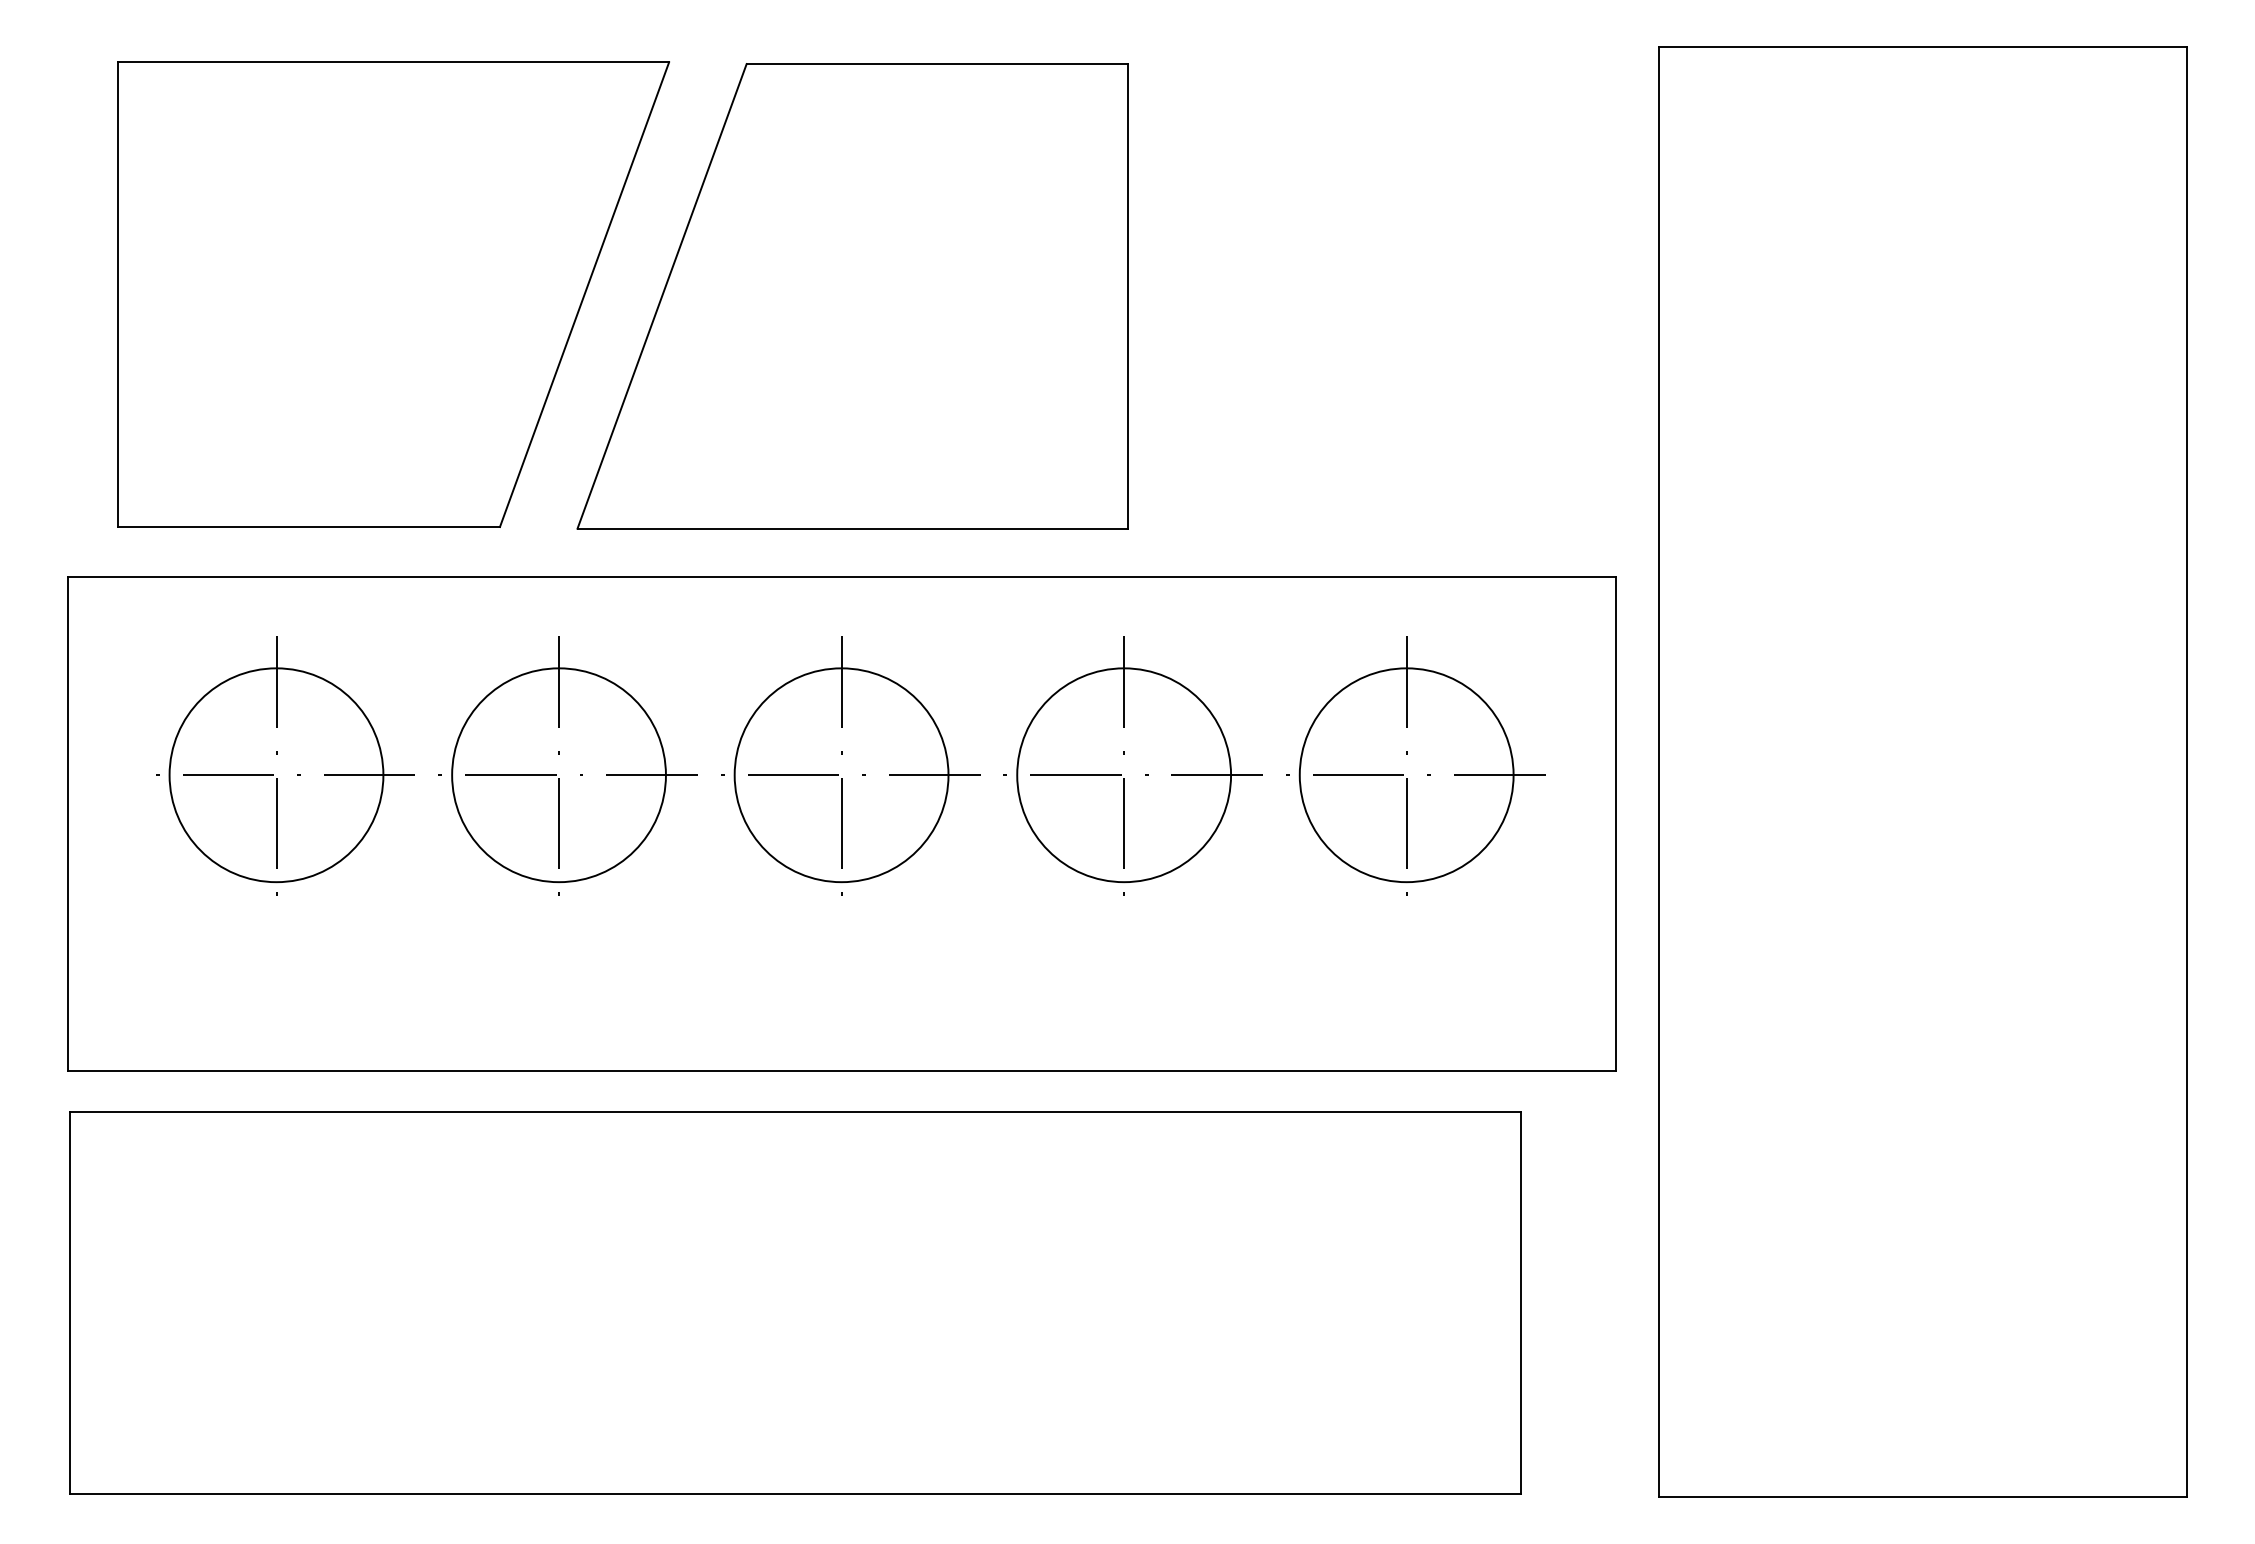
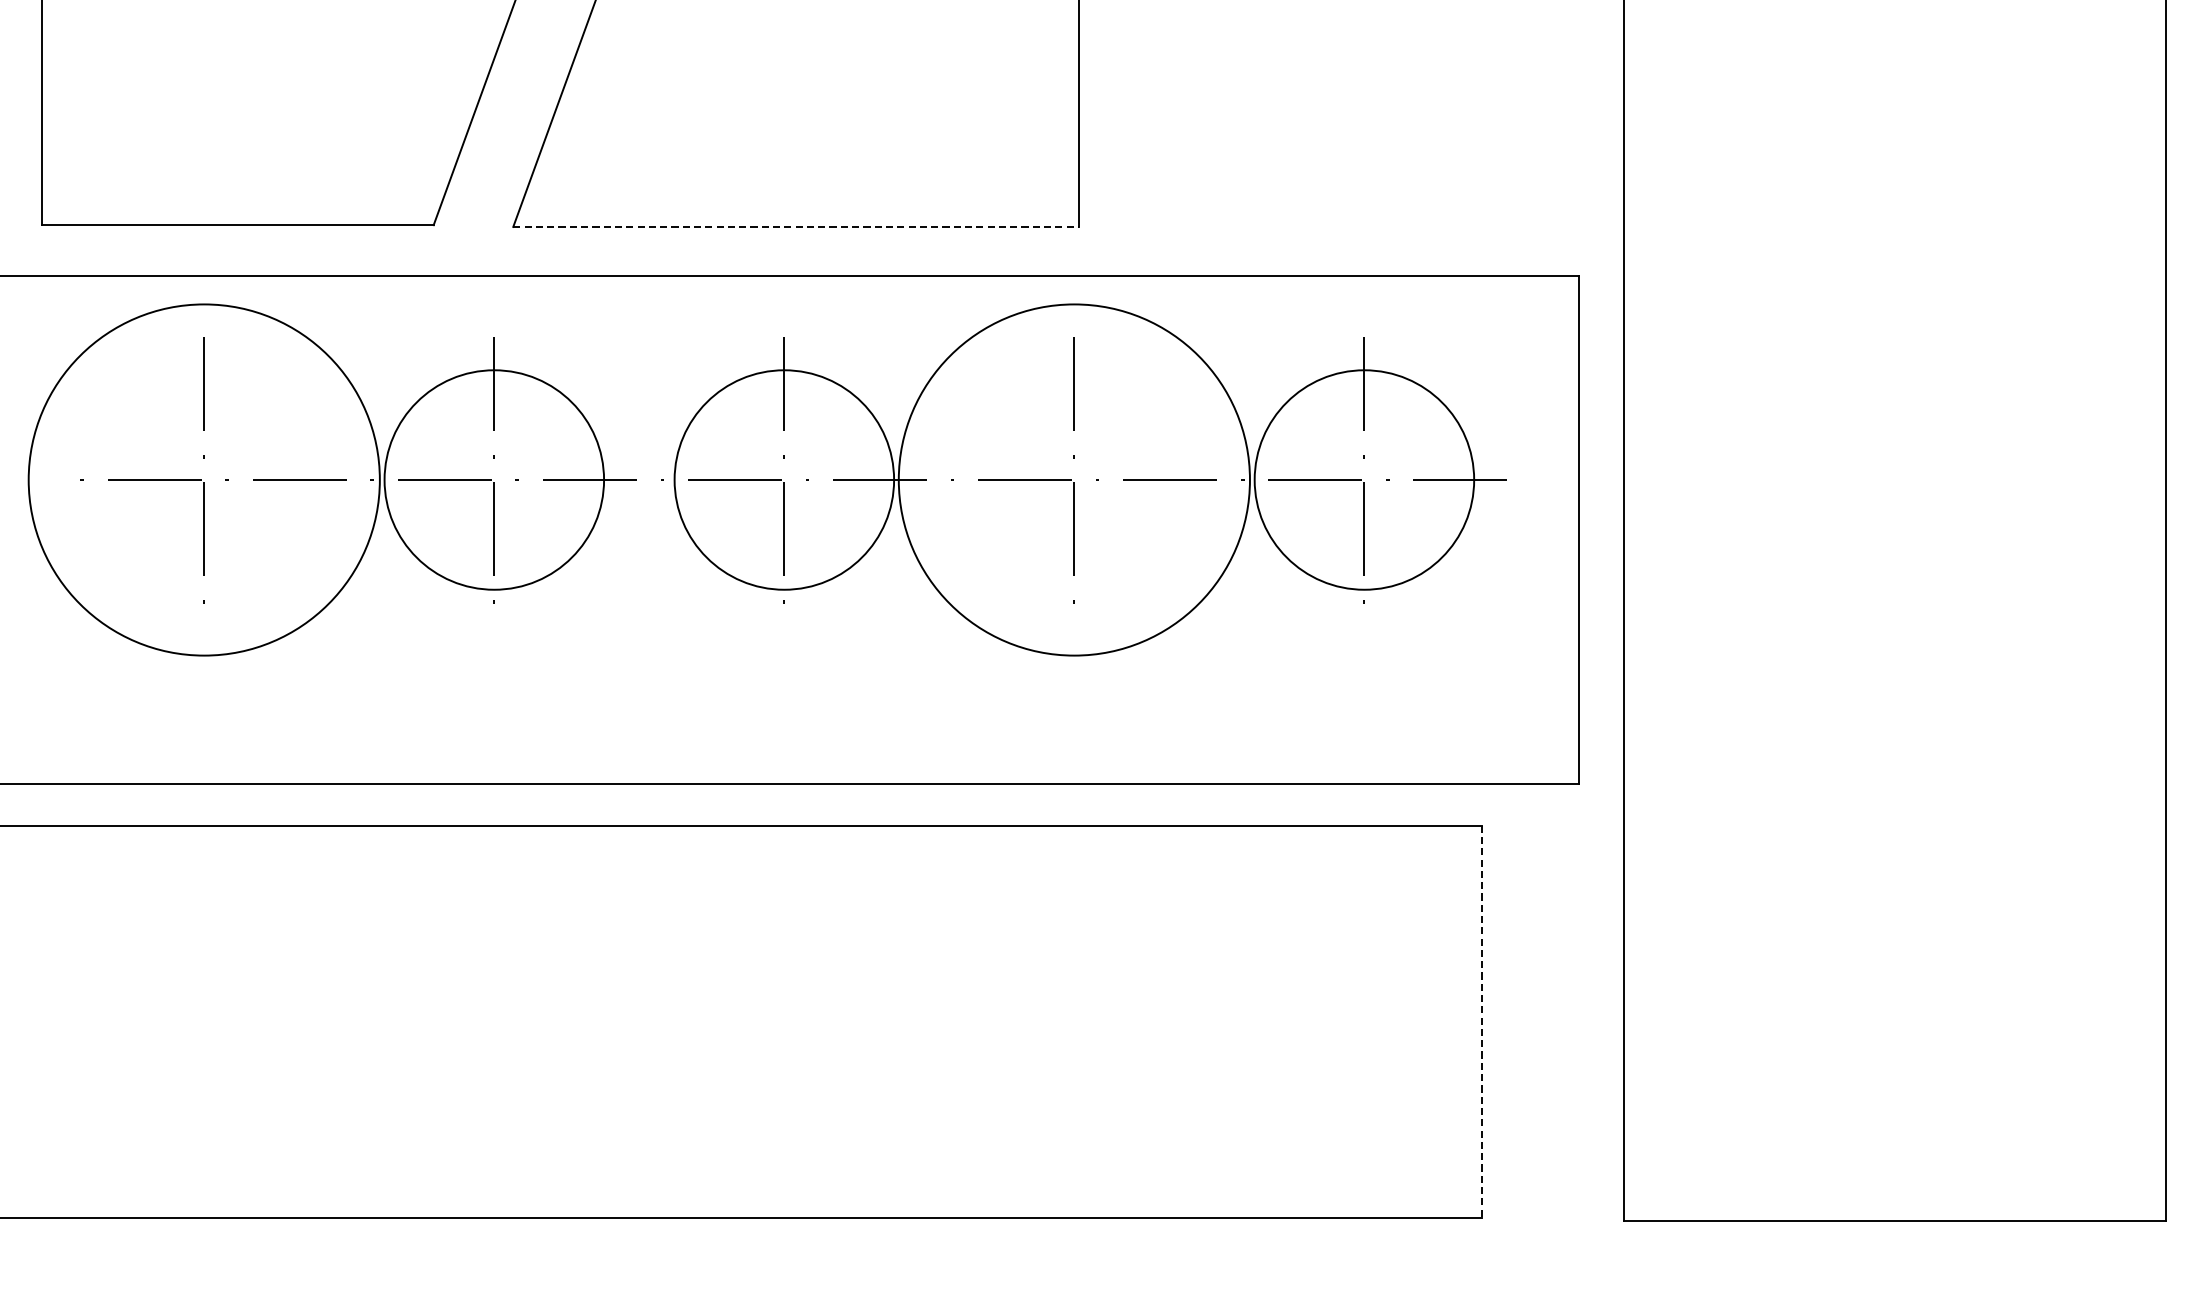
line: (853, 528) -> (796, 226), solid -> dashed
circle: (276, 775) -> (204, 480), size x1.6
circle: (1124, 775) -> (1074, 480), size x1.6
line: (1520, 1302) -> (1481, 1021), solid -> dashed

